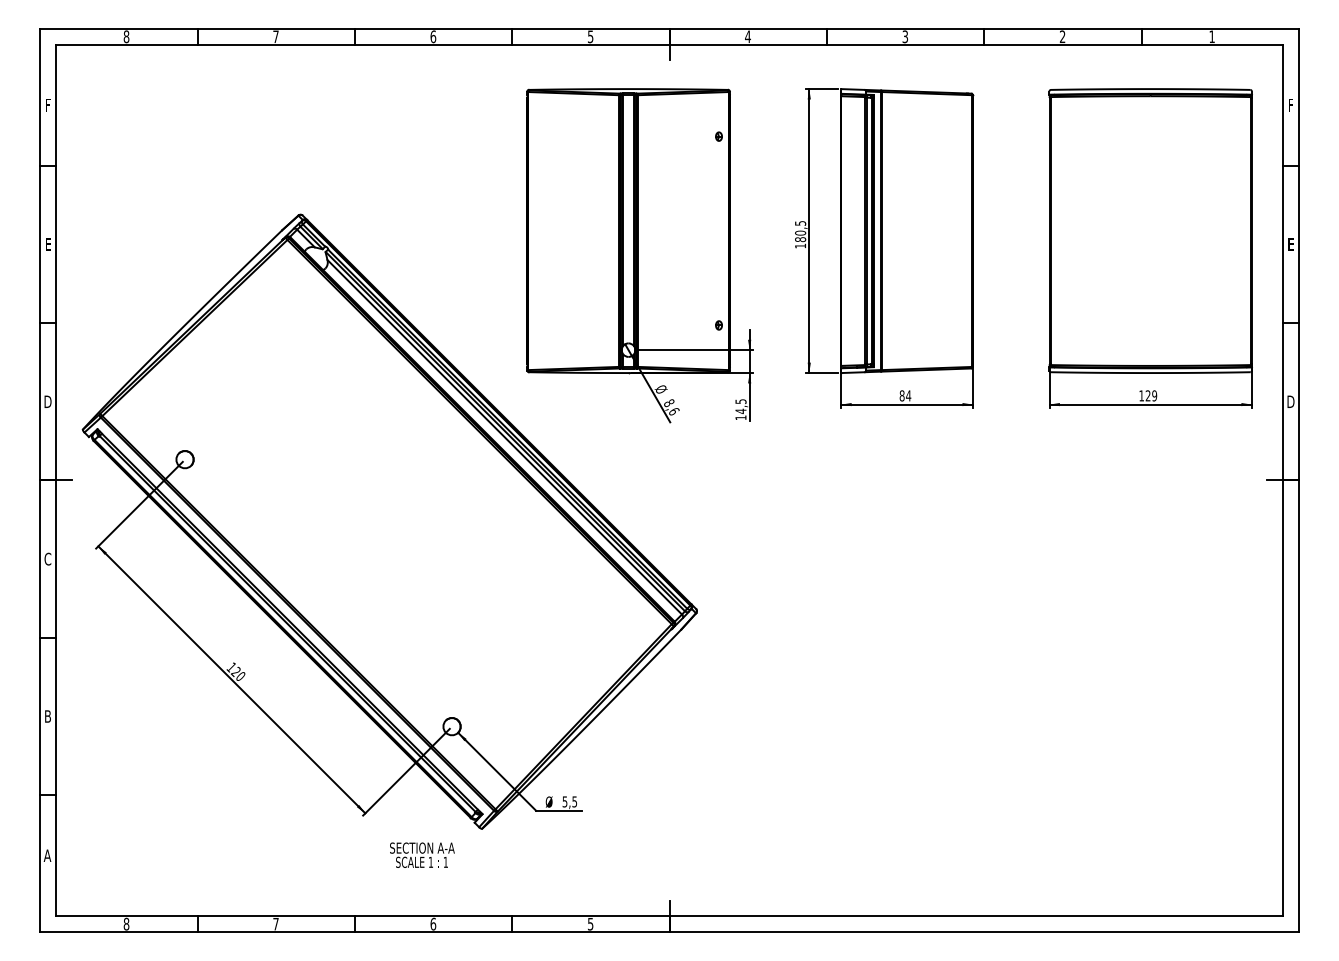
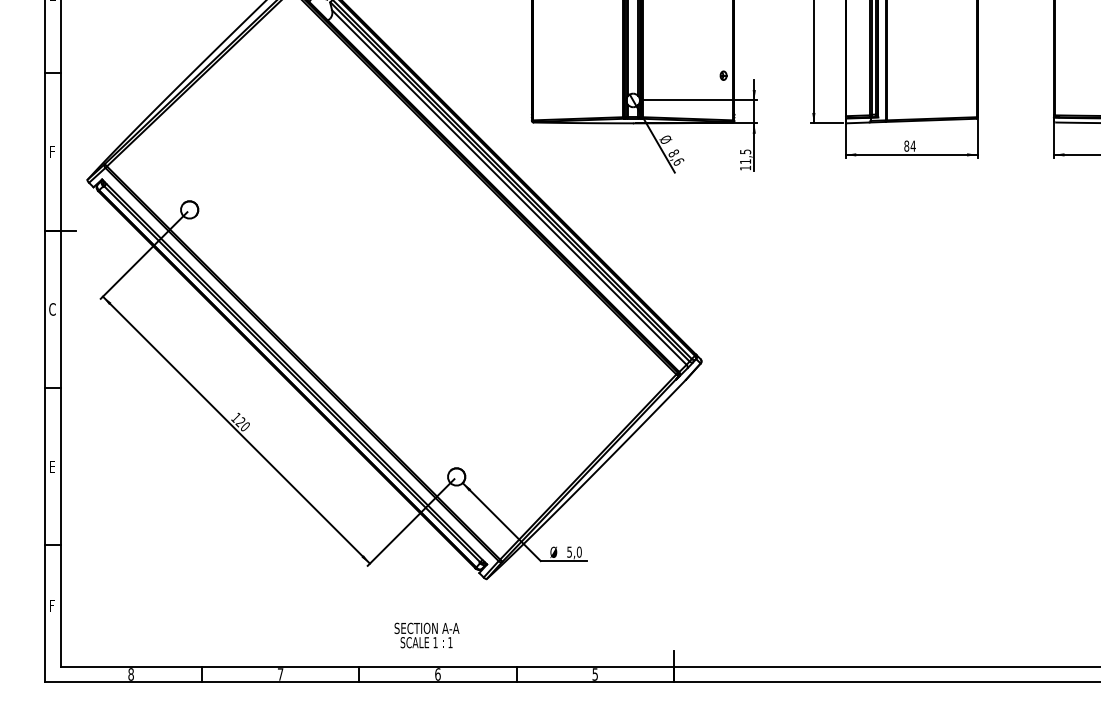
text: (47, 401) -> (52, 151), D -> F
text: (740, 410) -> (745, 160), 14,5 -> 11,5
text: (47, 716) -> (52, 466), B -> E
text: (574, 801) -> (579, 551), 5,5 -> 5,0
text: (422, 854) -> (427, 634), moved
text: (47, 855) -> (52, 605), A -> F

